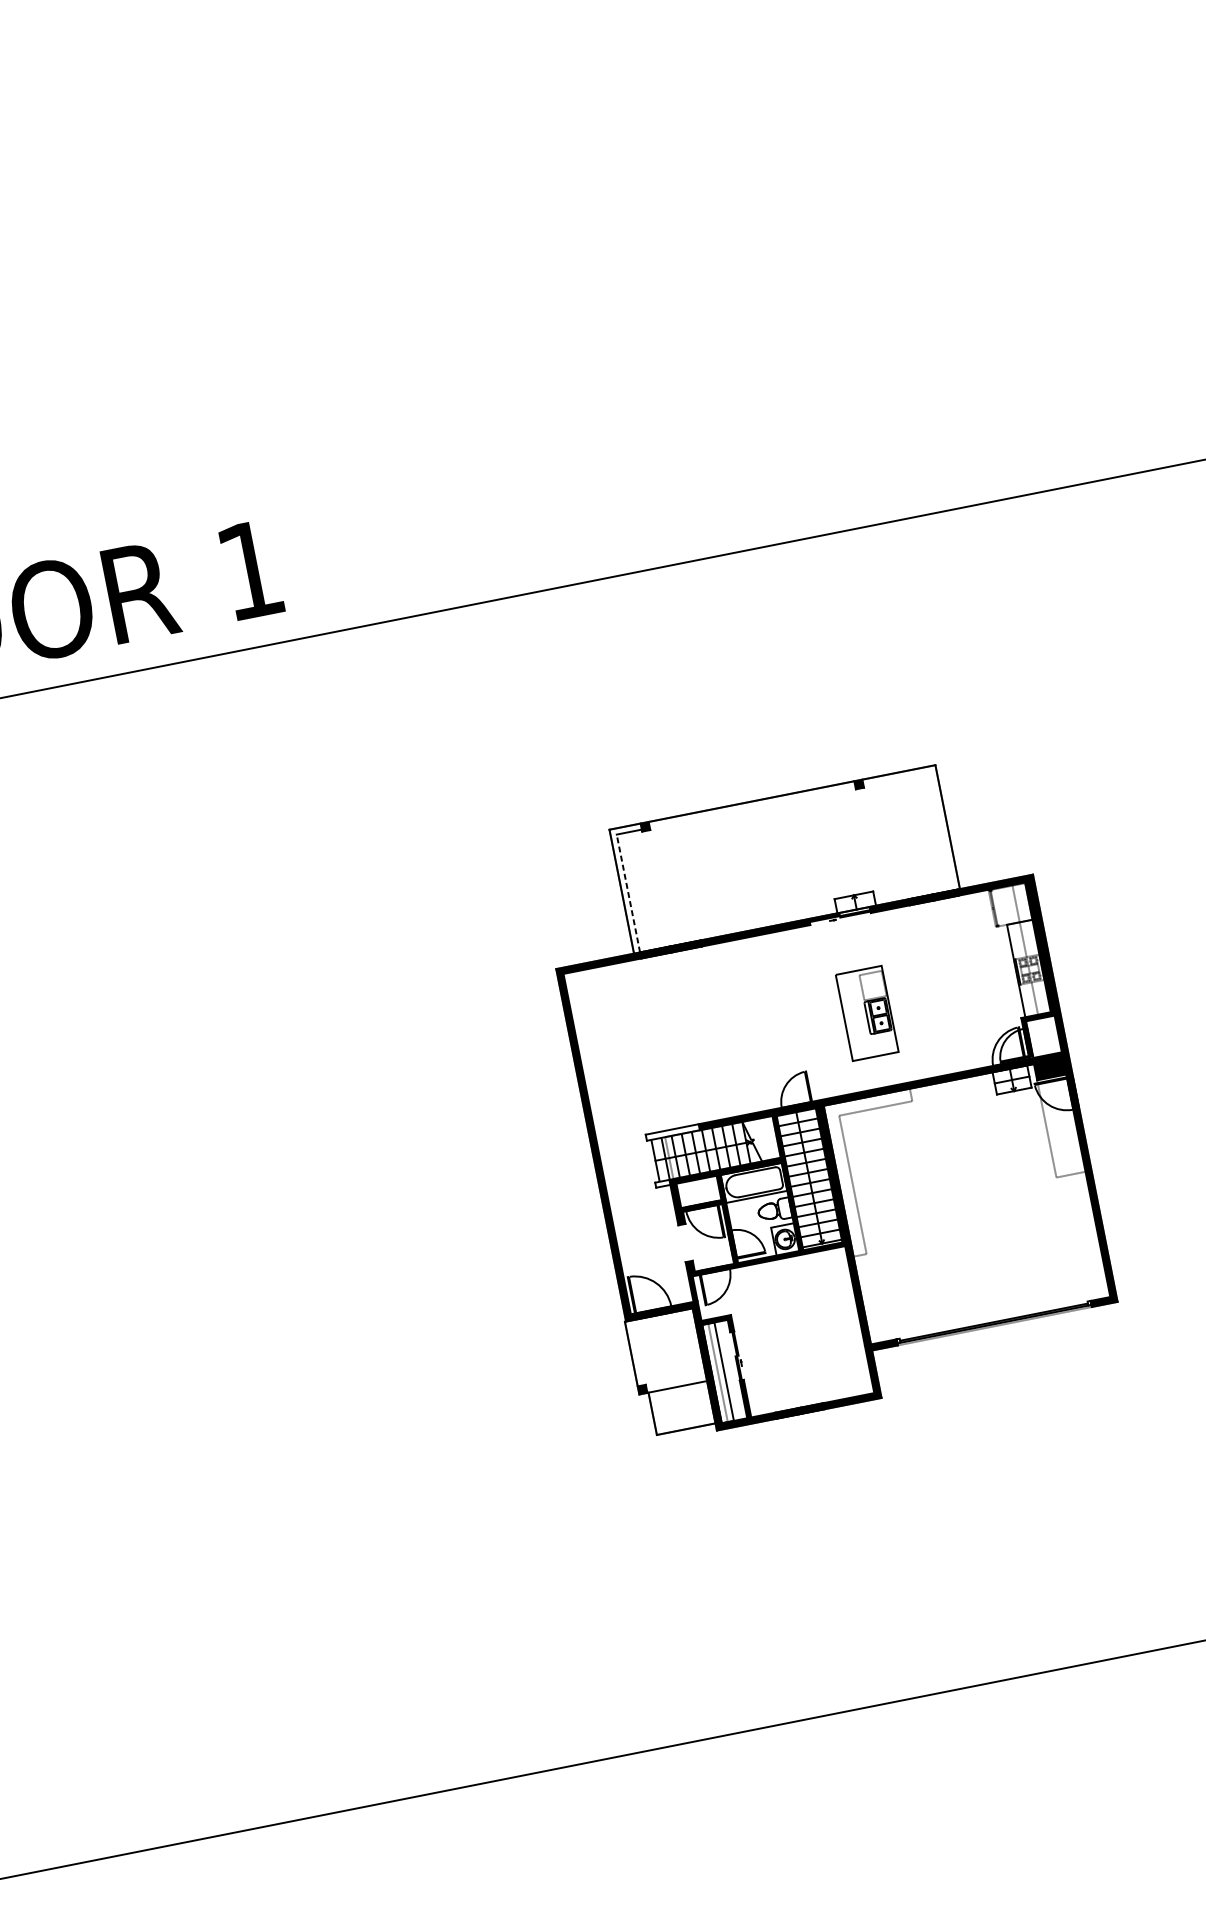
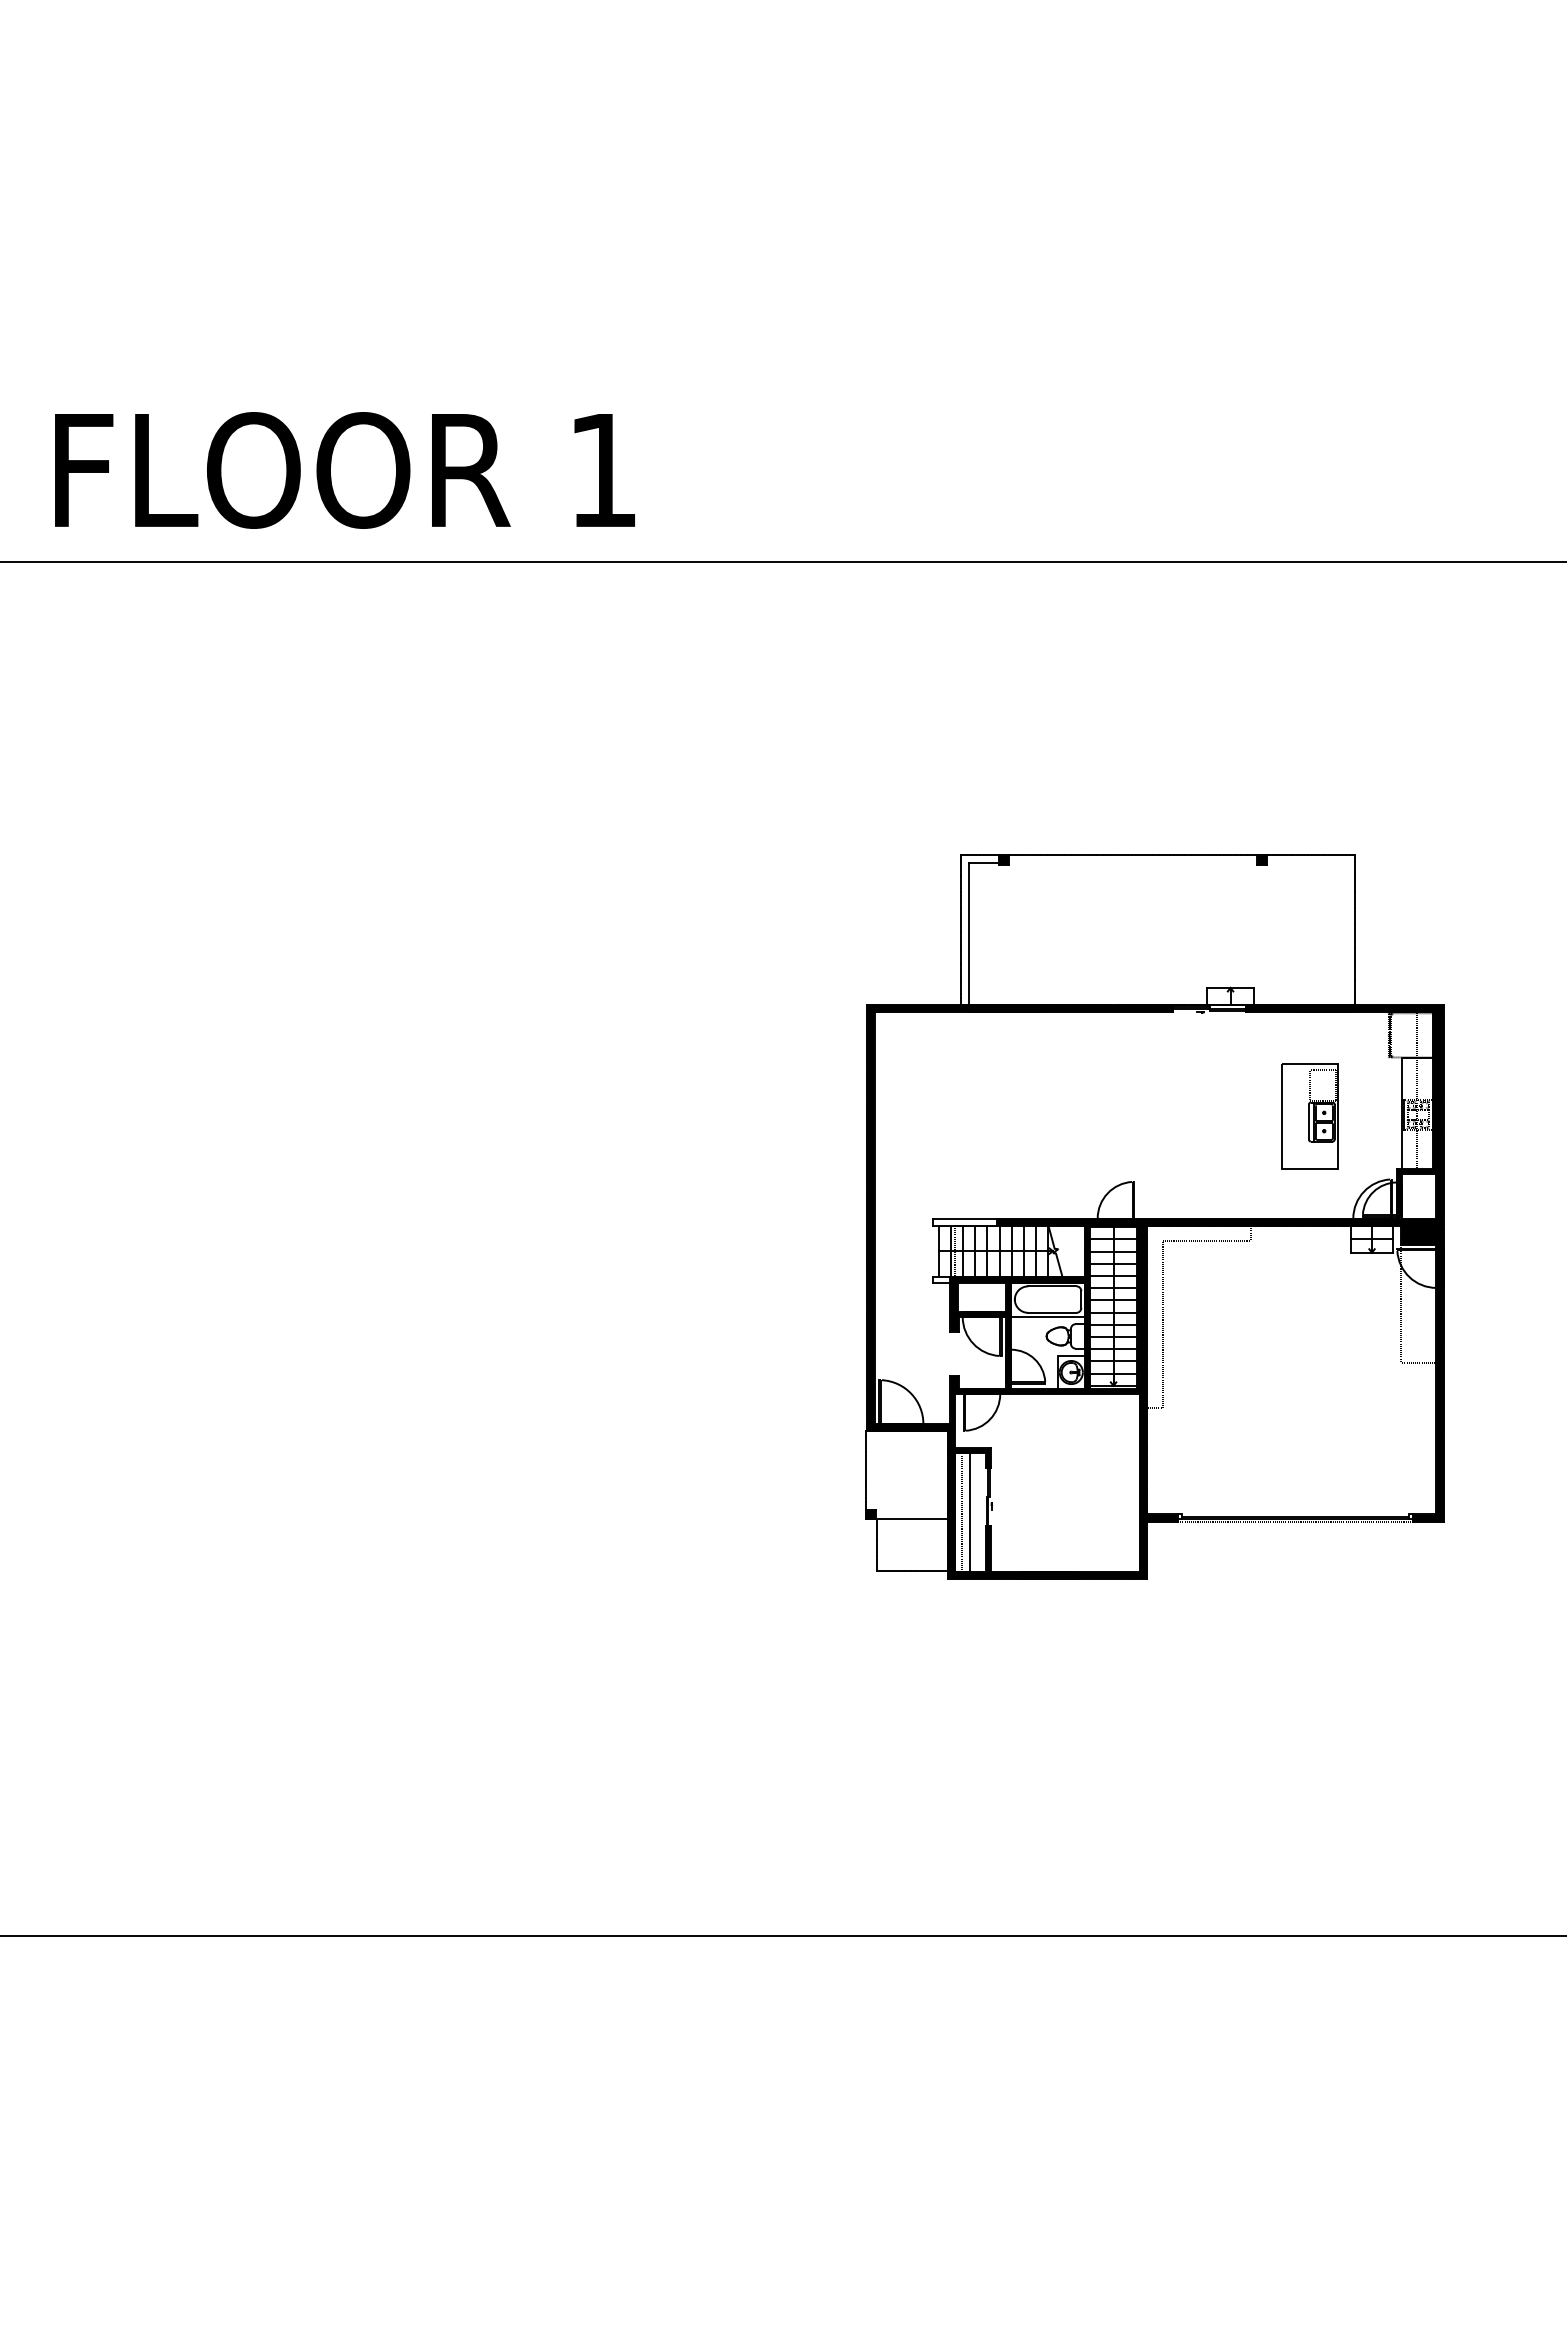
line: (628, 893) -> (968, 933), dashed -> solid
part: (866, 1013) -> (1309, 1116), moved

